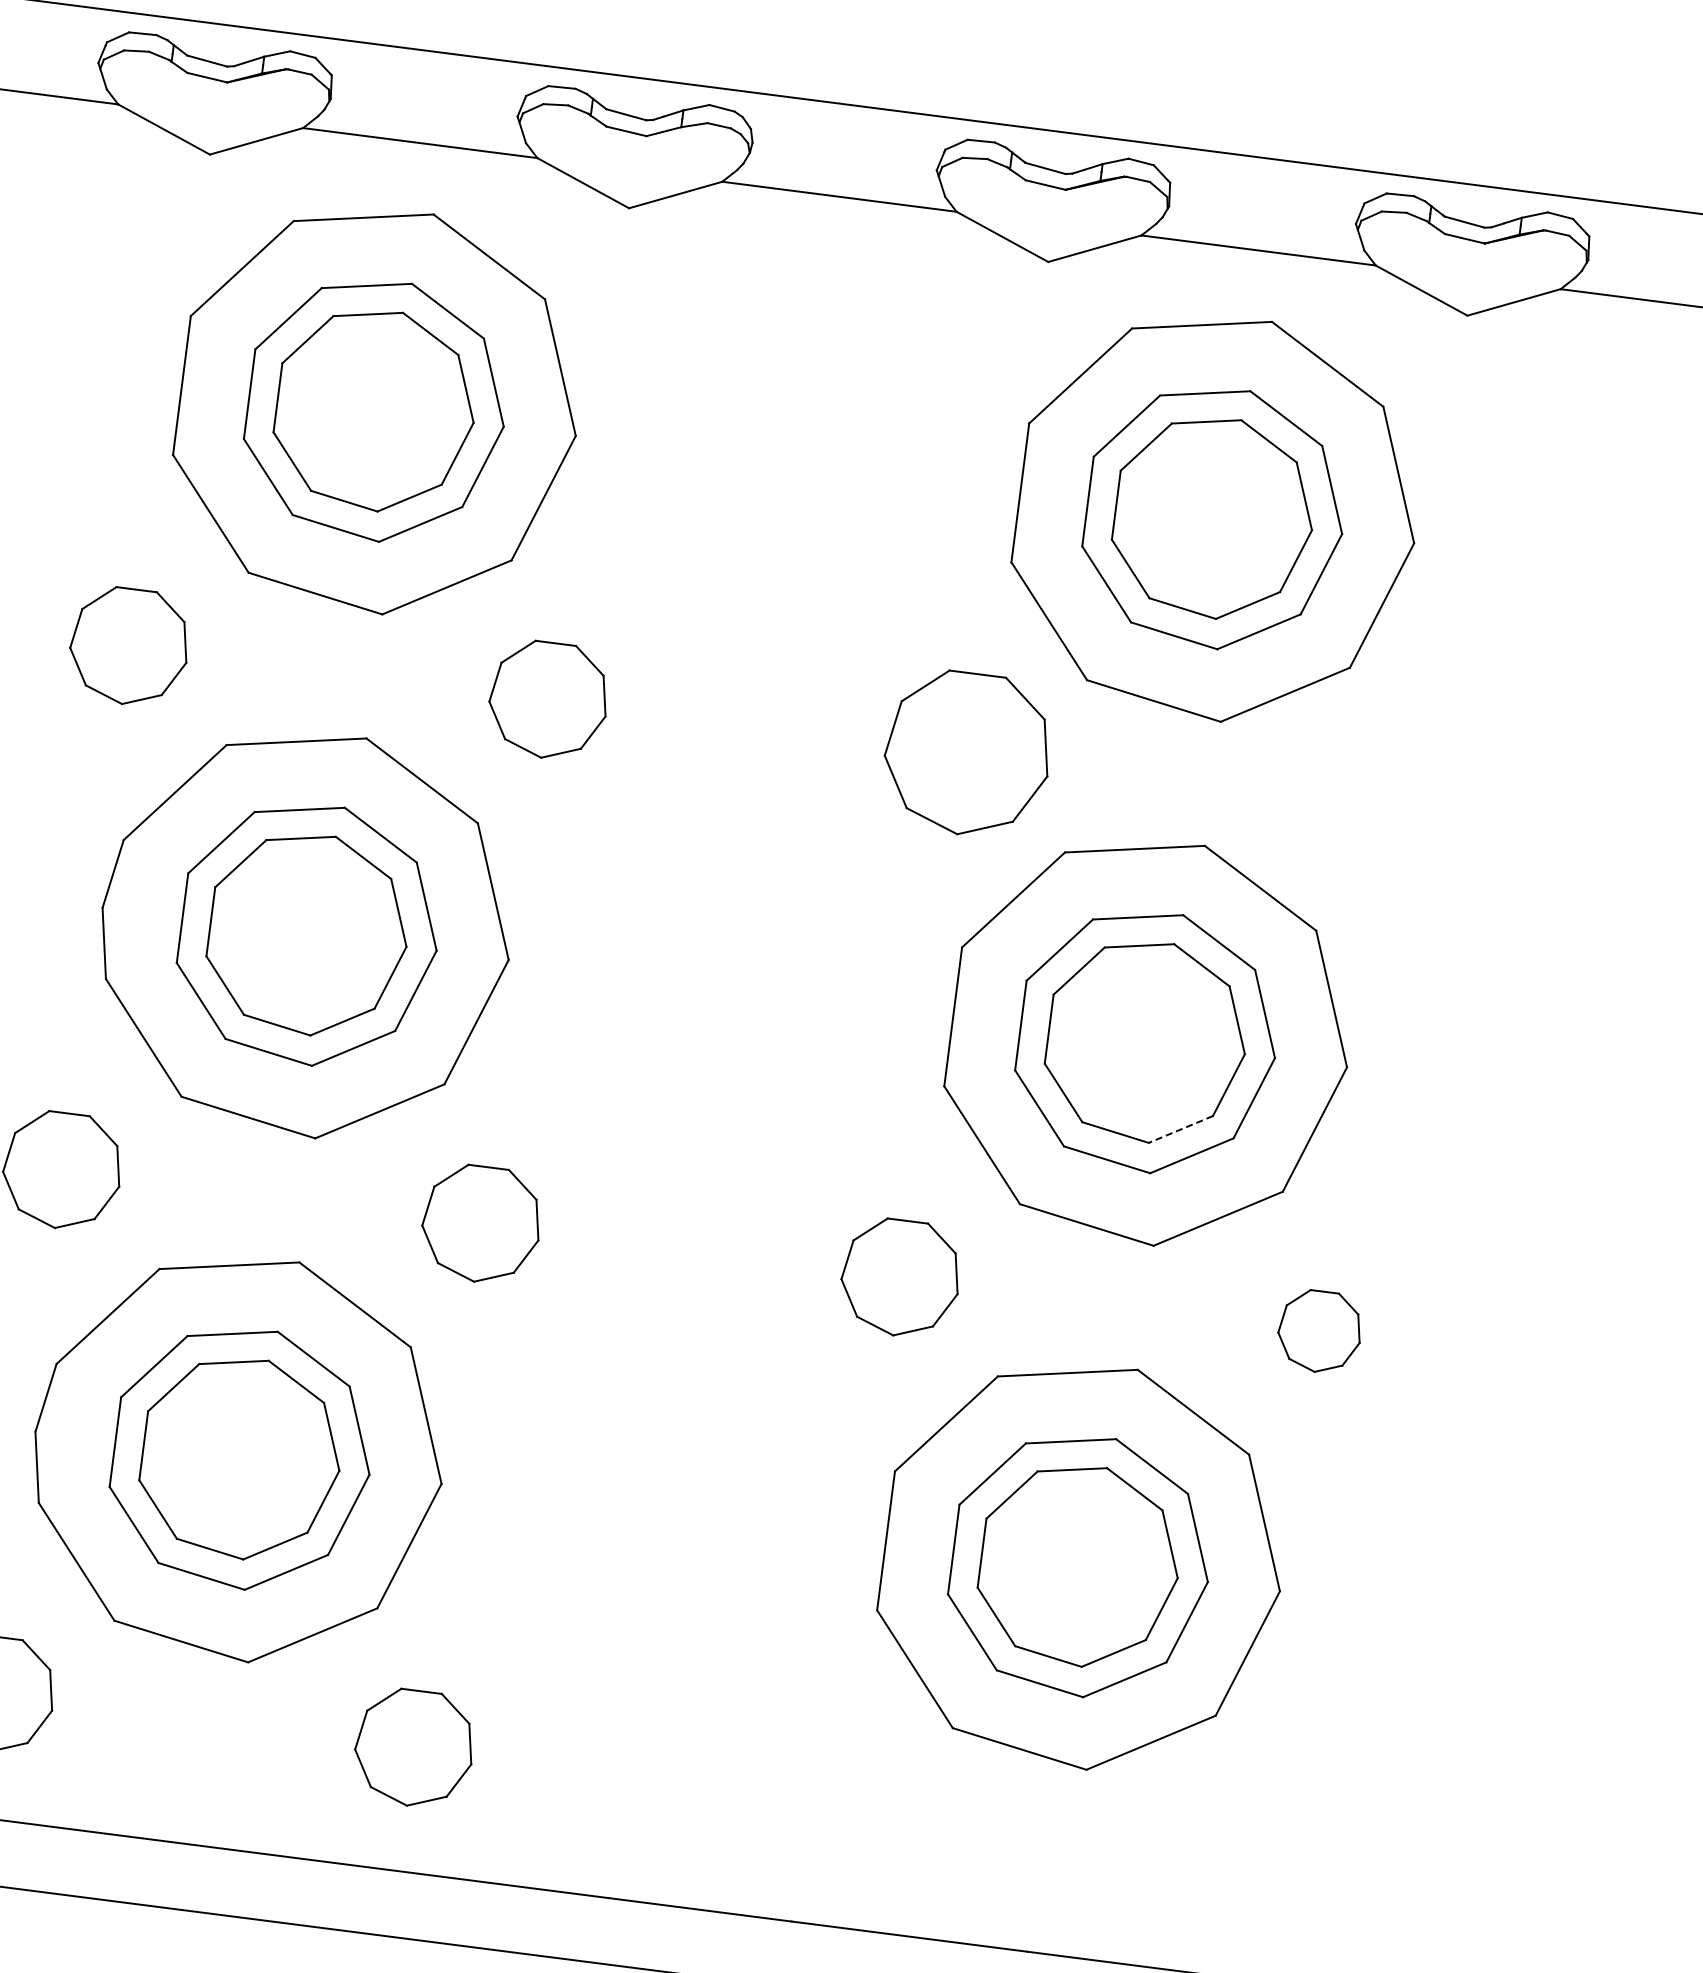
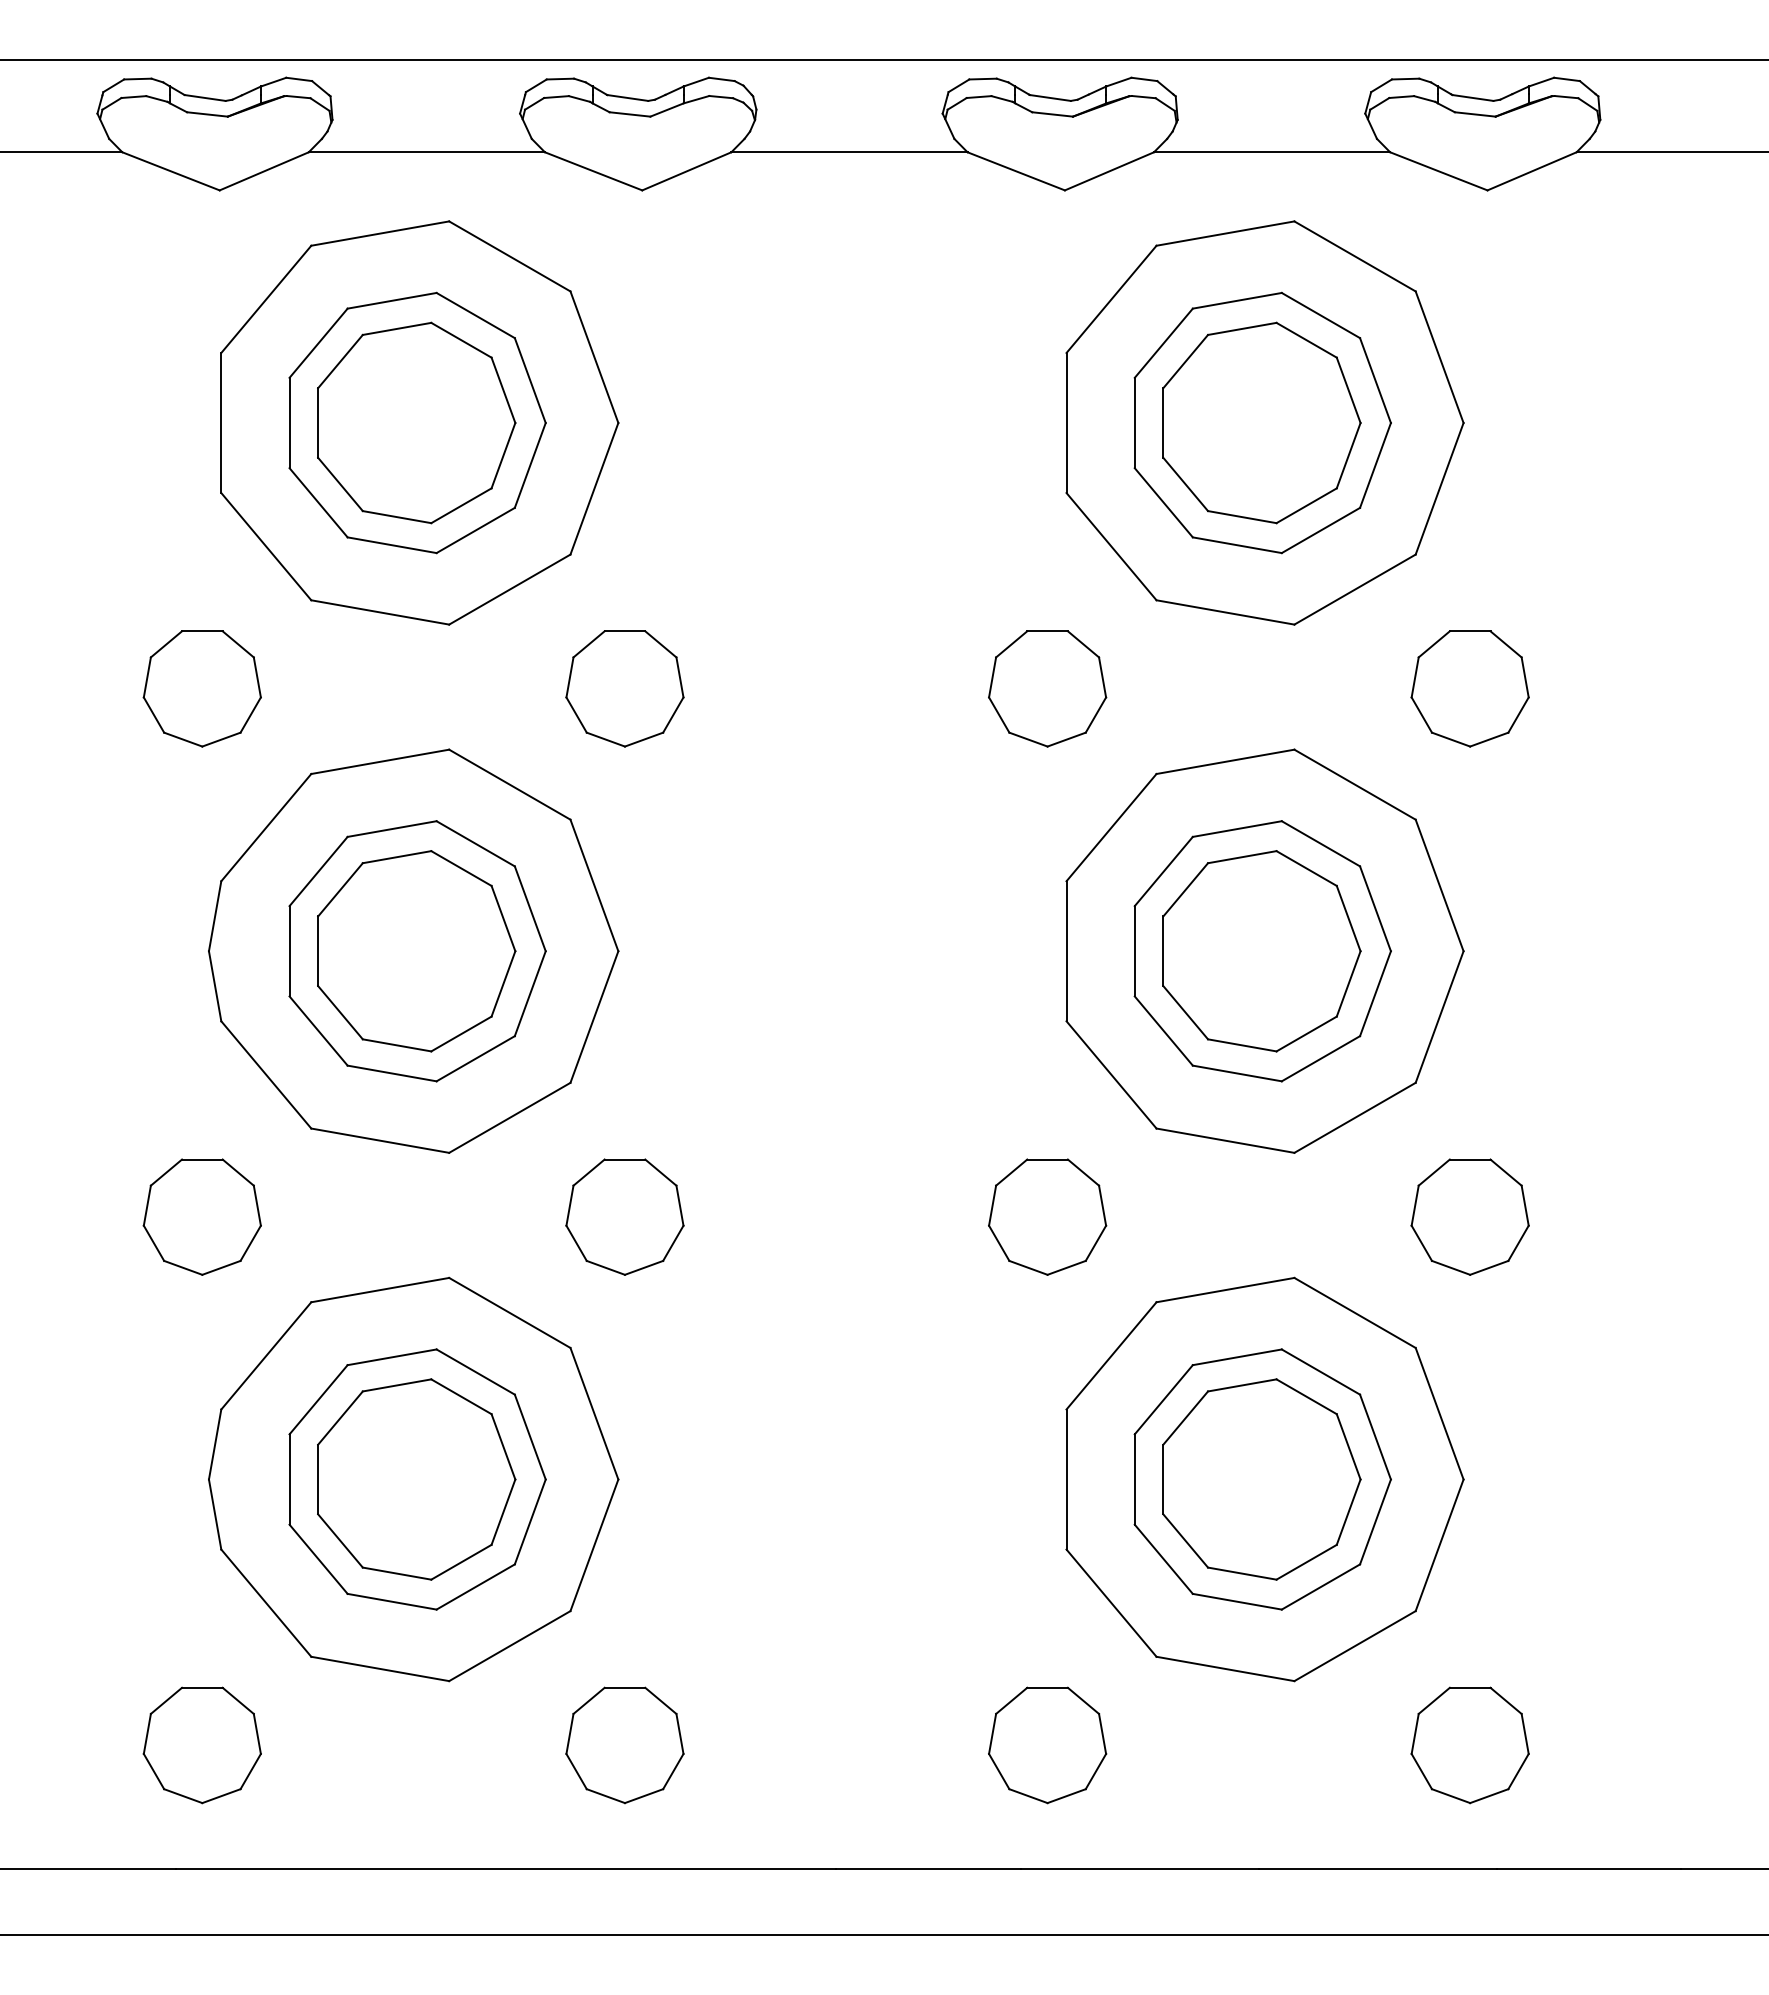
part: (967, 753) -> (1047, 688), size x0.71
part: (1386, 807) -> (1469, 688), added
line: (1180, 1129) -> (1306, 1034), dashed -> solid
part: (1319, 1331) -> (1469, 1216), size x1.43
part: (833, 1802) -> (1047, 1745), added
part: (1251, 1855) -> (1469, 1745), added

